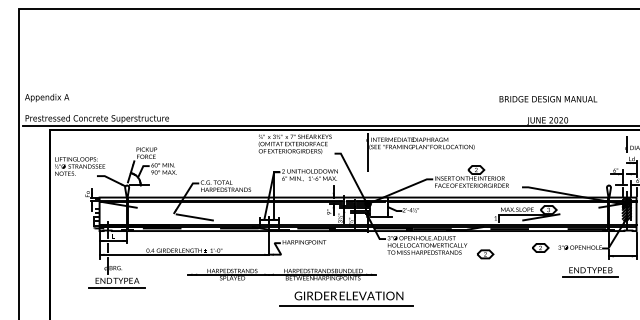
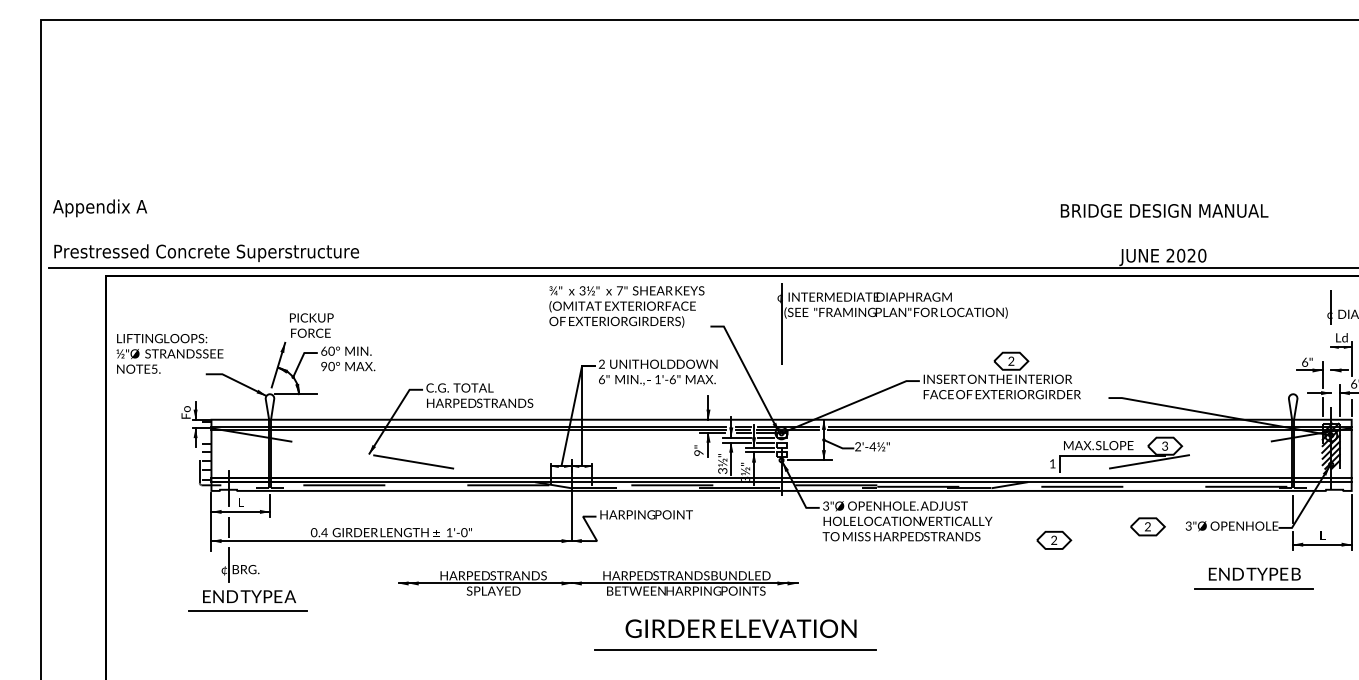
part: (485, 254) -> (1054, 540), moved

